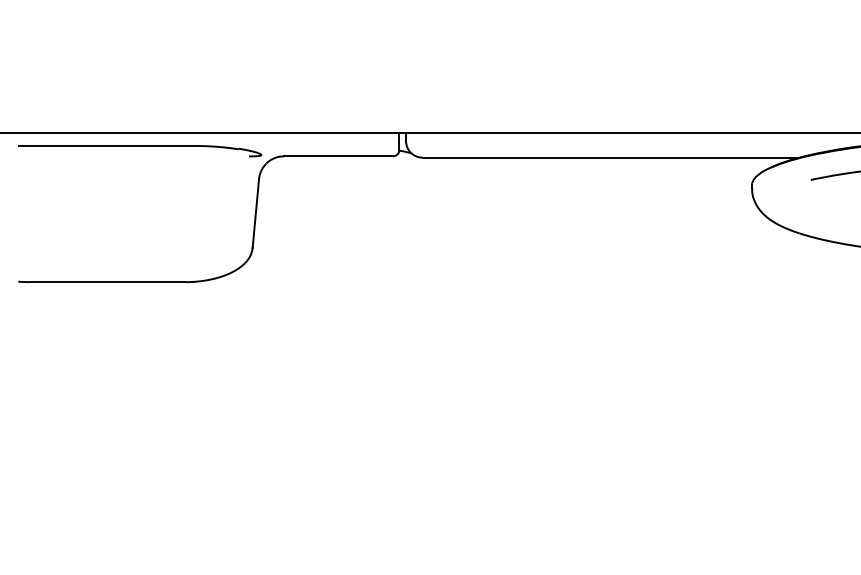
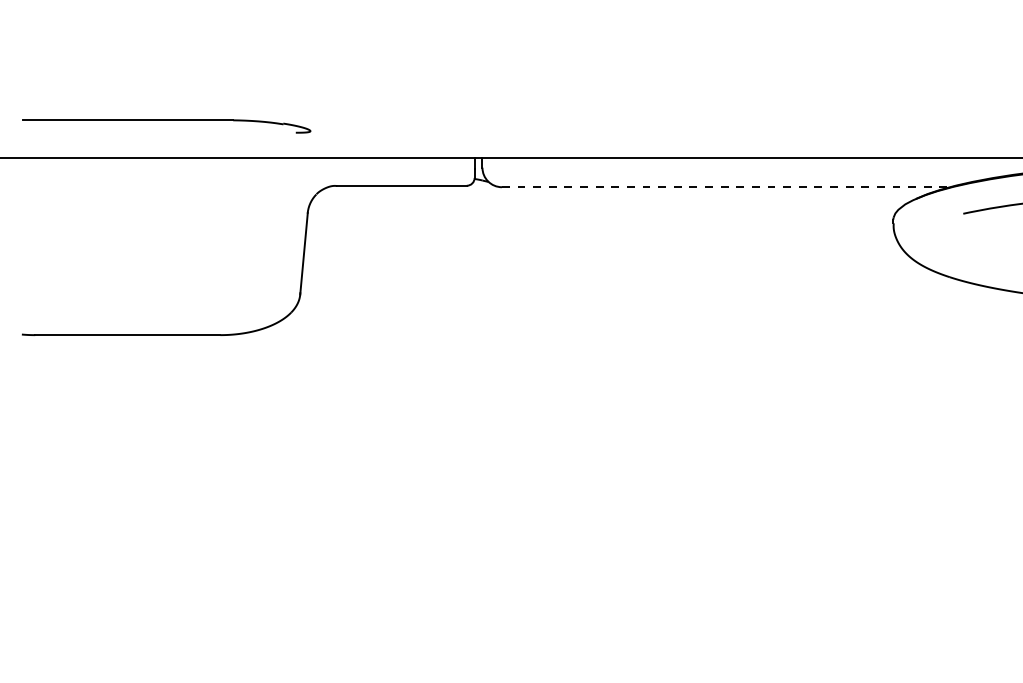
part: (140, 151) -> (166, 126), moved
line: (610, 157) -> (725, 187), solid -> dashed

